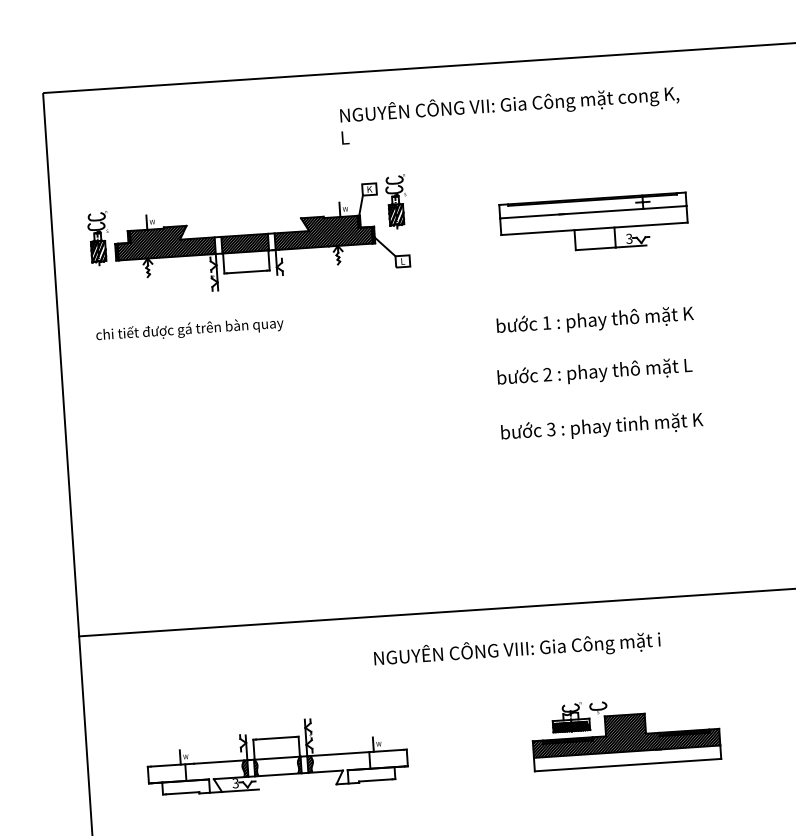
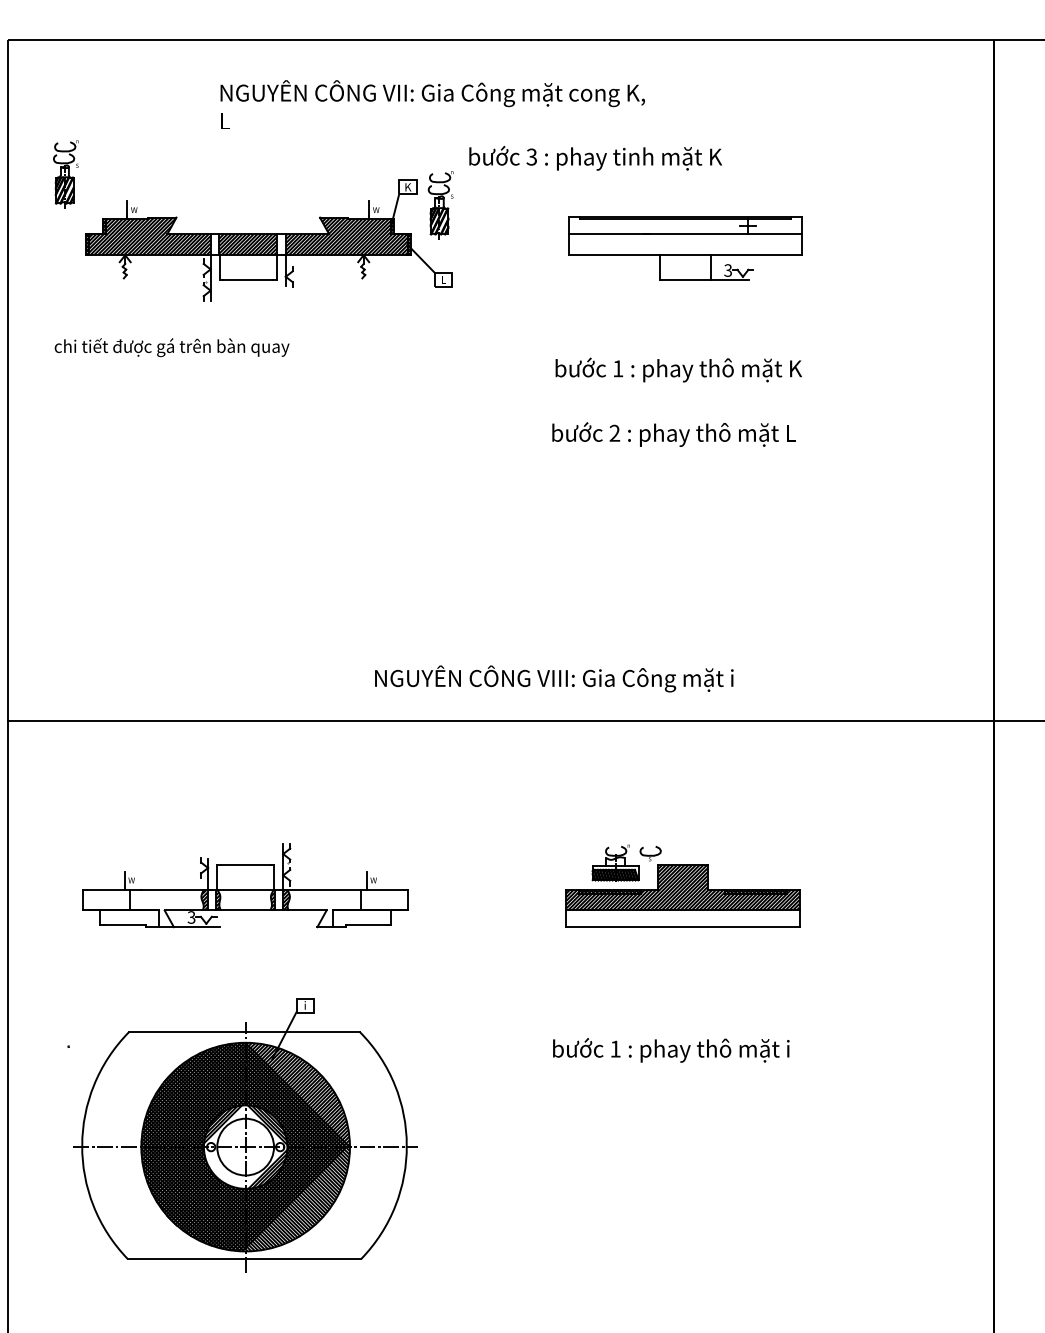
text: (509, 113) -> (432, 104), moved
part: (98, 238) -> (65, 174), moved
text: (602, 426) -> (595, 157), moved
text: (517, 649) -> (554, 678), moved

